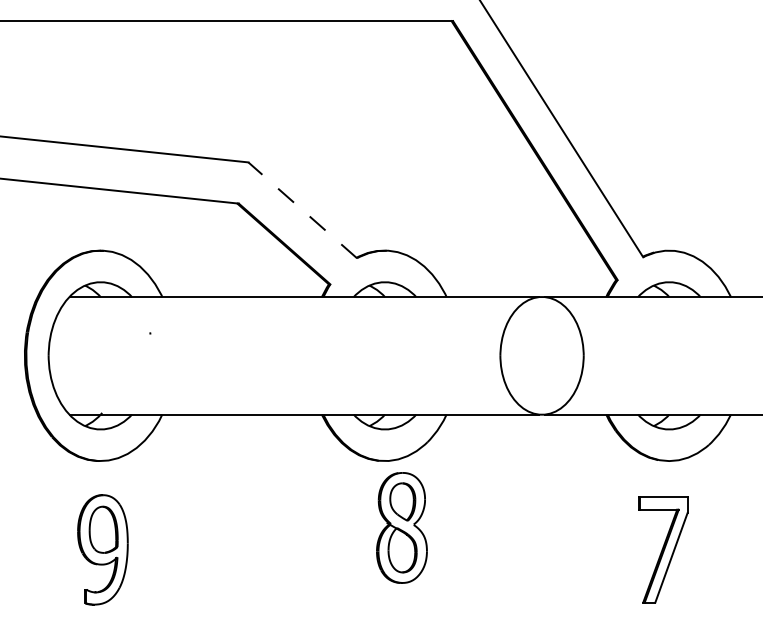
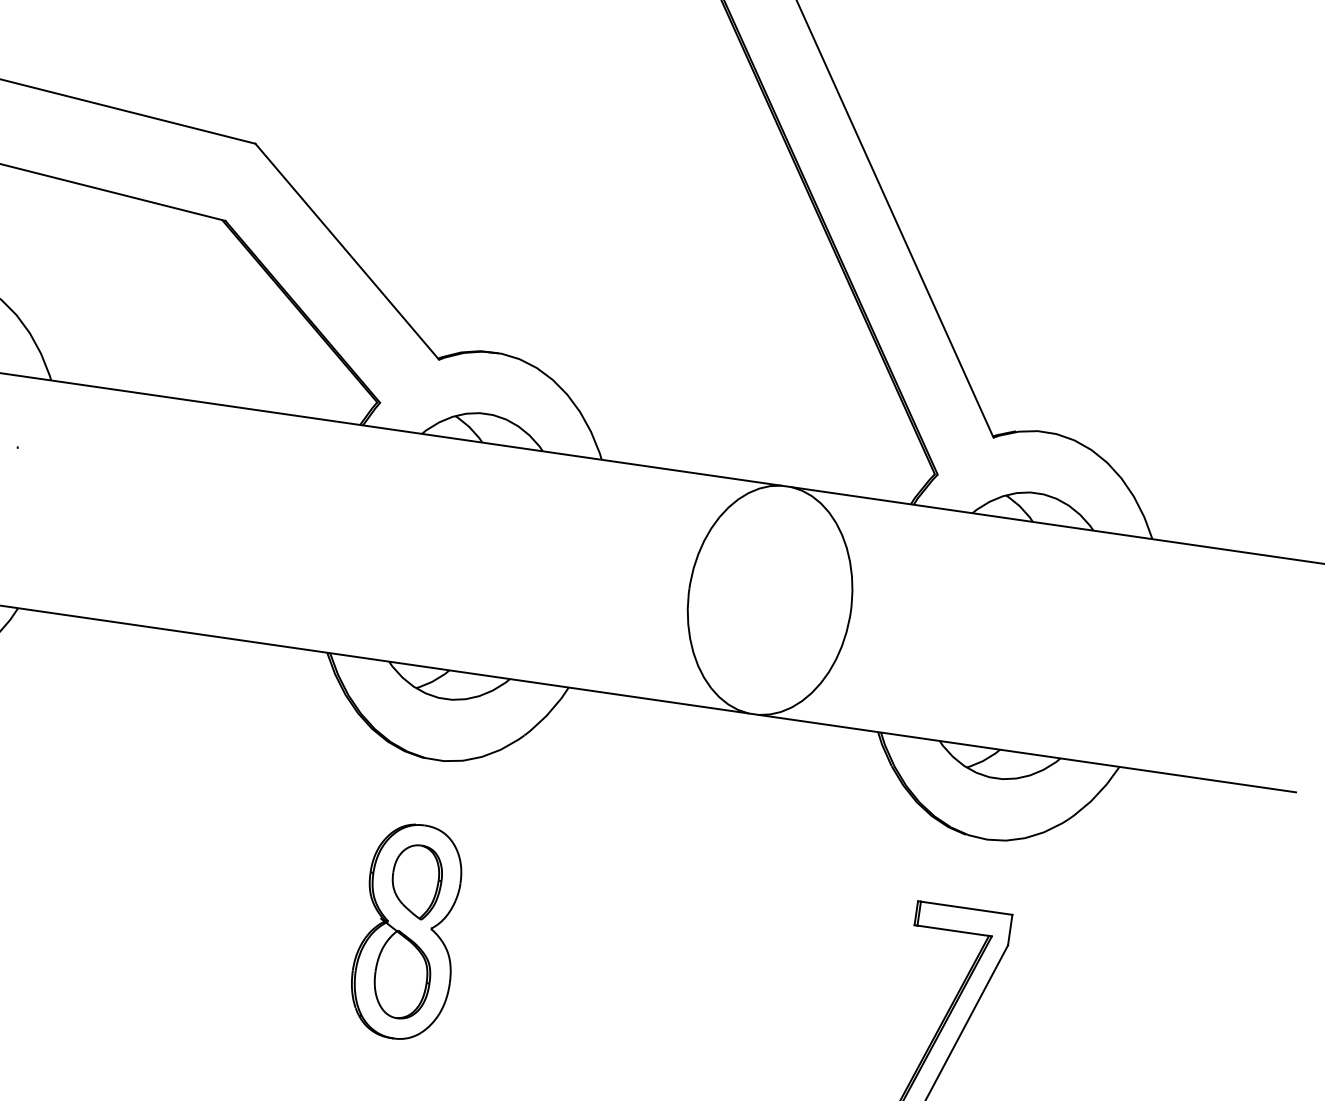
line: (302, 210) -> (346, 251), dashed -> solid
part: (401, 527) -> (407, 930), moved

